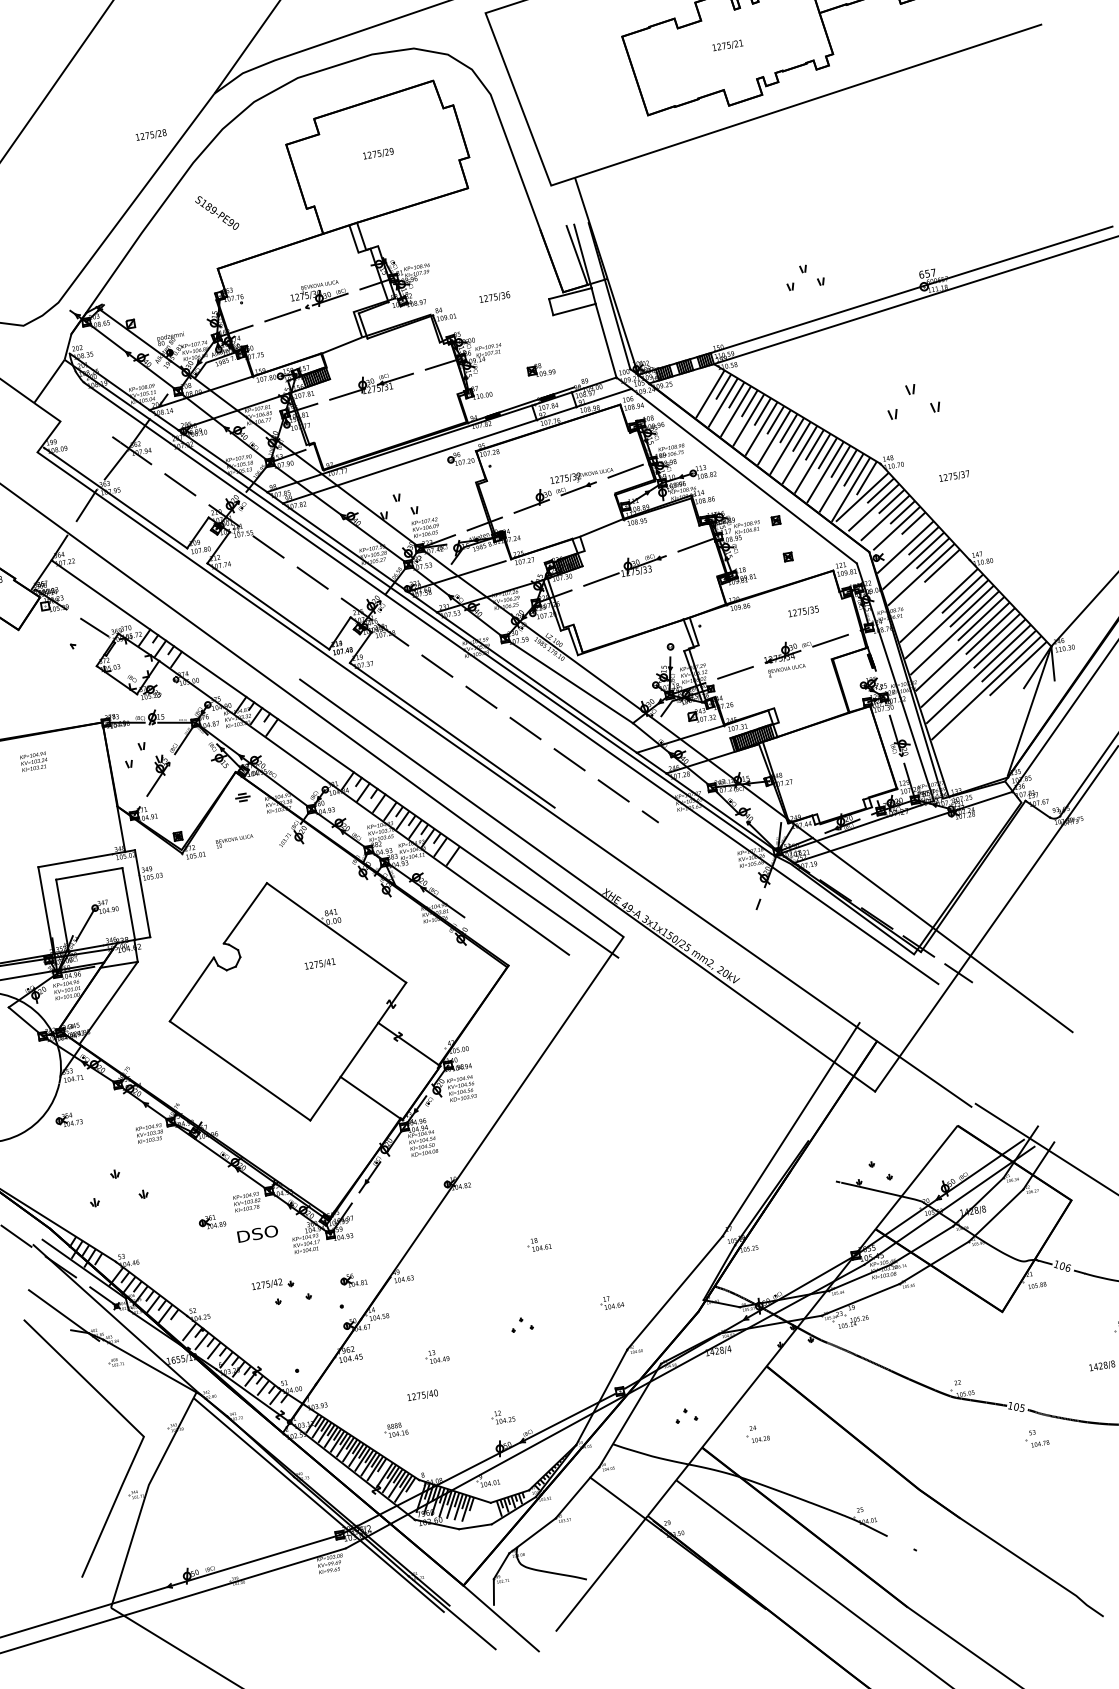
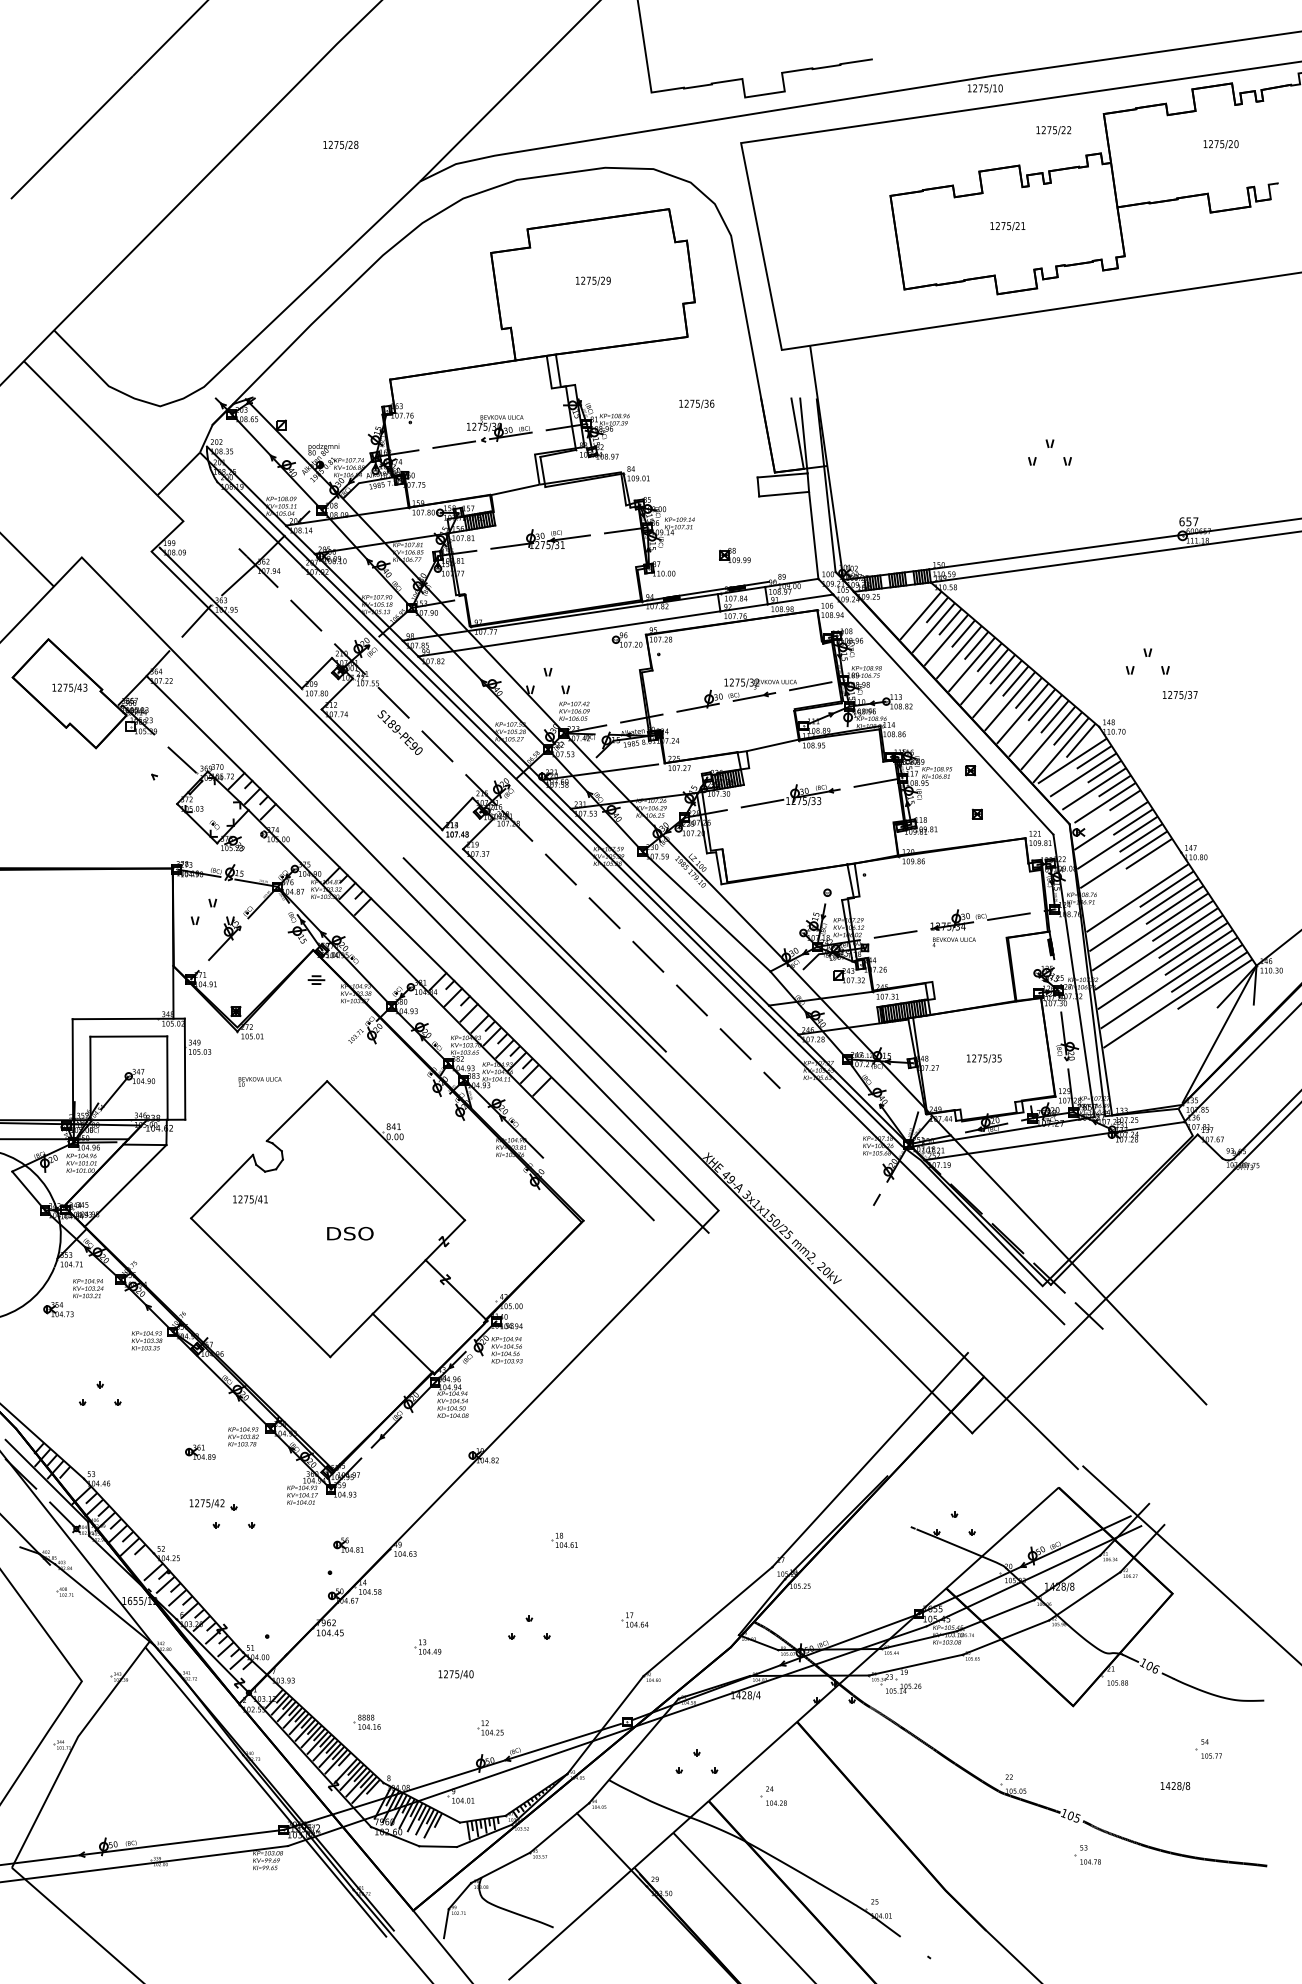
text: (150, 134) -> (340, 144), moved
text: (216, 213) -> (399, 732), moved
part: (804, 276) -> (1049, 452), moved
text: (494, 296) -> (696, 403), moved
part: (912, 400) -> (1147, 661), size x0.71
text: (954, 476) -> (1180, 695), moved
text: (803, 611) -> (984, 1058), moved
text: (34, 761) -> (88, 1288), moved
text: (234, 841) -> (259, 1081), moved
text: (320, 963) -> (250, 1199), moved
part: (117, 1185) -> (100, 1393), size x0.62
text: (257, 1233) -> (350, 1233), moved
part: (281, 1290) -> (222, 1513), moved
part: (521, 1324) -> (529, 1627), size x1.67
text: (422, 1395) -> (455, 1674), moved
part: (685, 1415) -> (696, 1761), size x1.67

